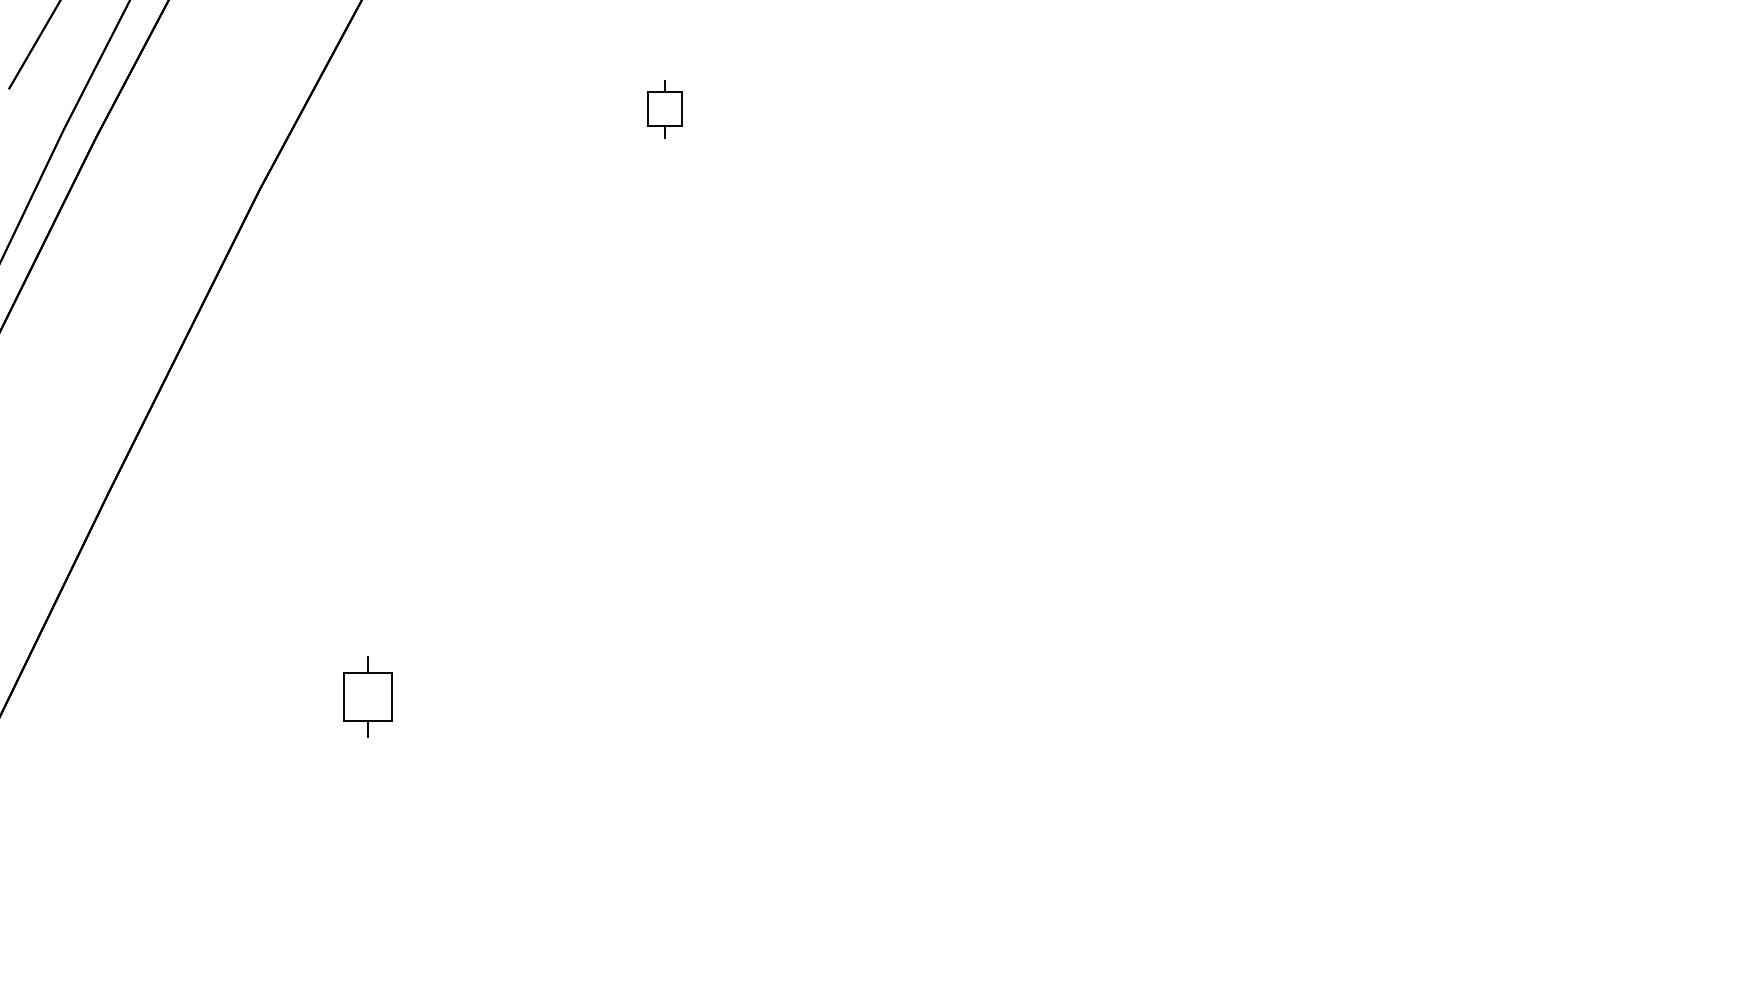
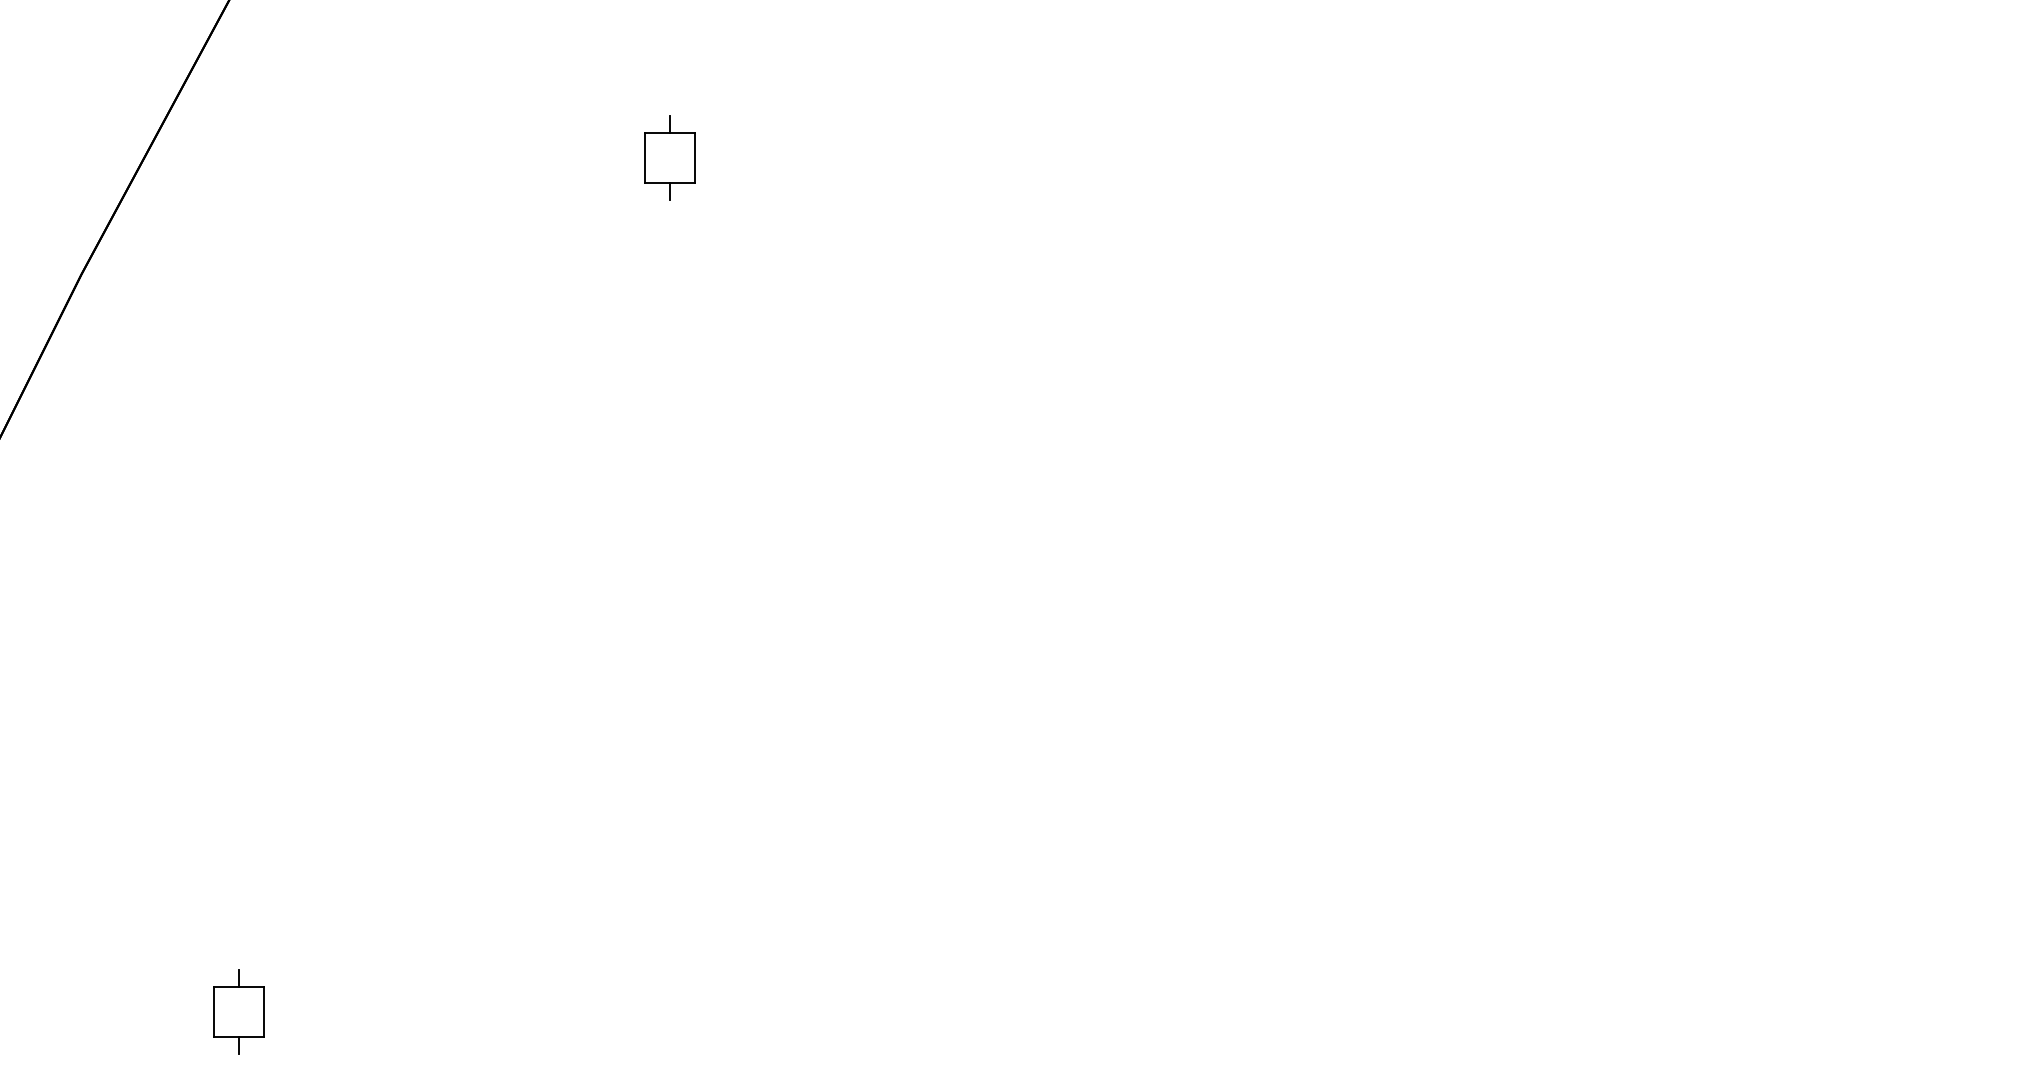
part: (367, 696) -> (237, 1011), size x0.71

